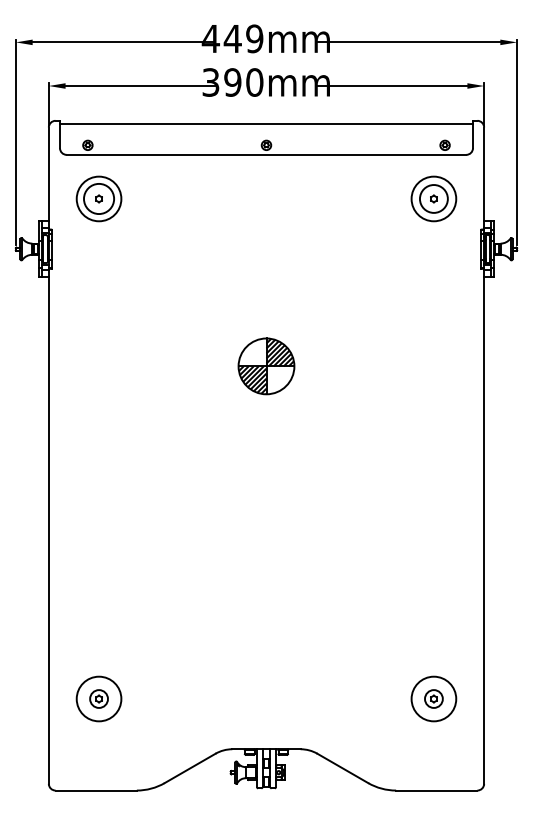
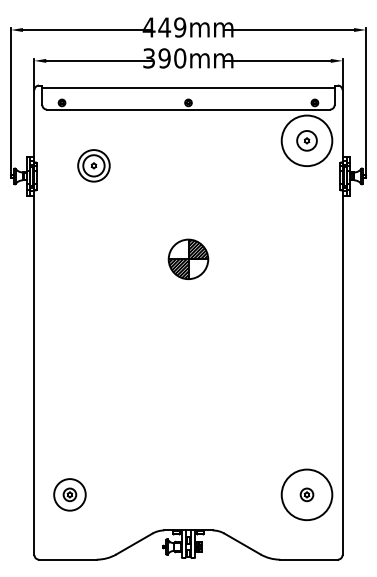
part: (98, 198) -> (93, 165), moved
circle: (433, 198) -> (306, 140), size x1.6
circle: (433, 698) -> (306, 494), size x1.6

